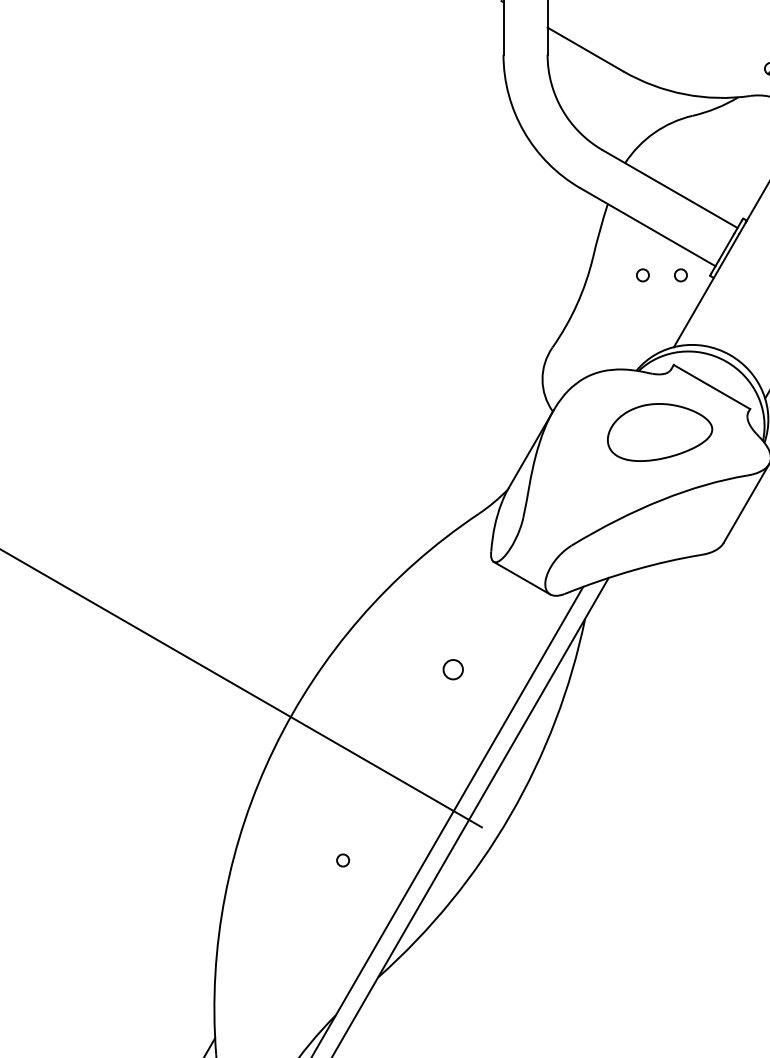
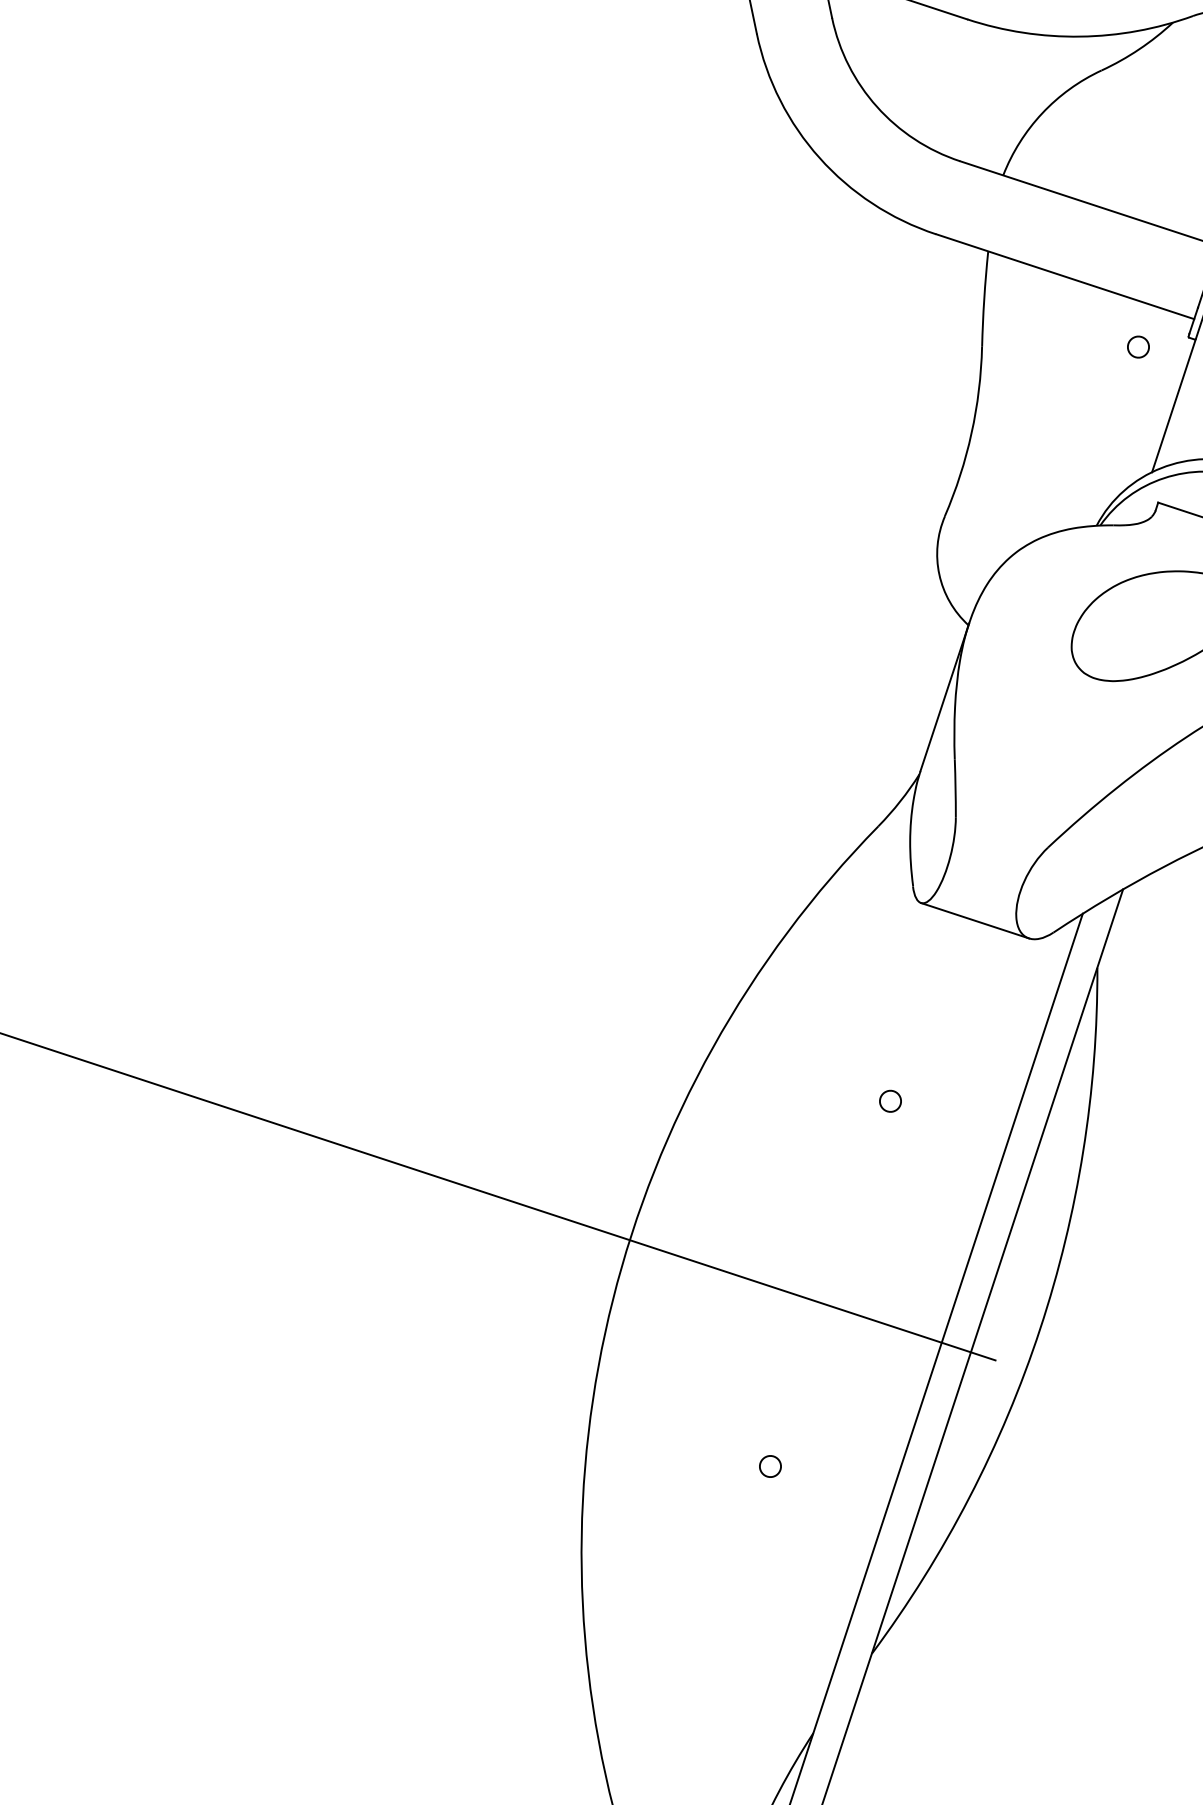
circle: (642, 275) -> (1072, 361), removed
circle: (453, 669) -> (890, 1101), size x0.62

